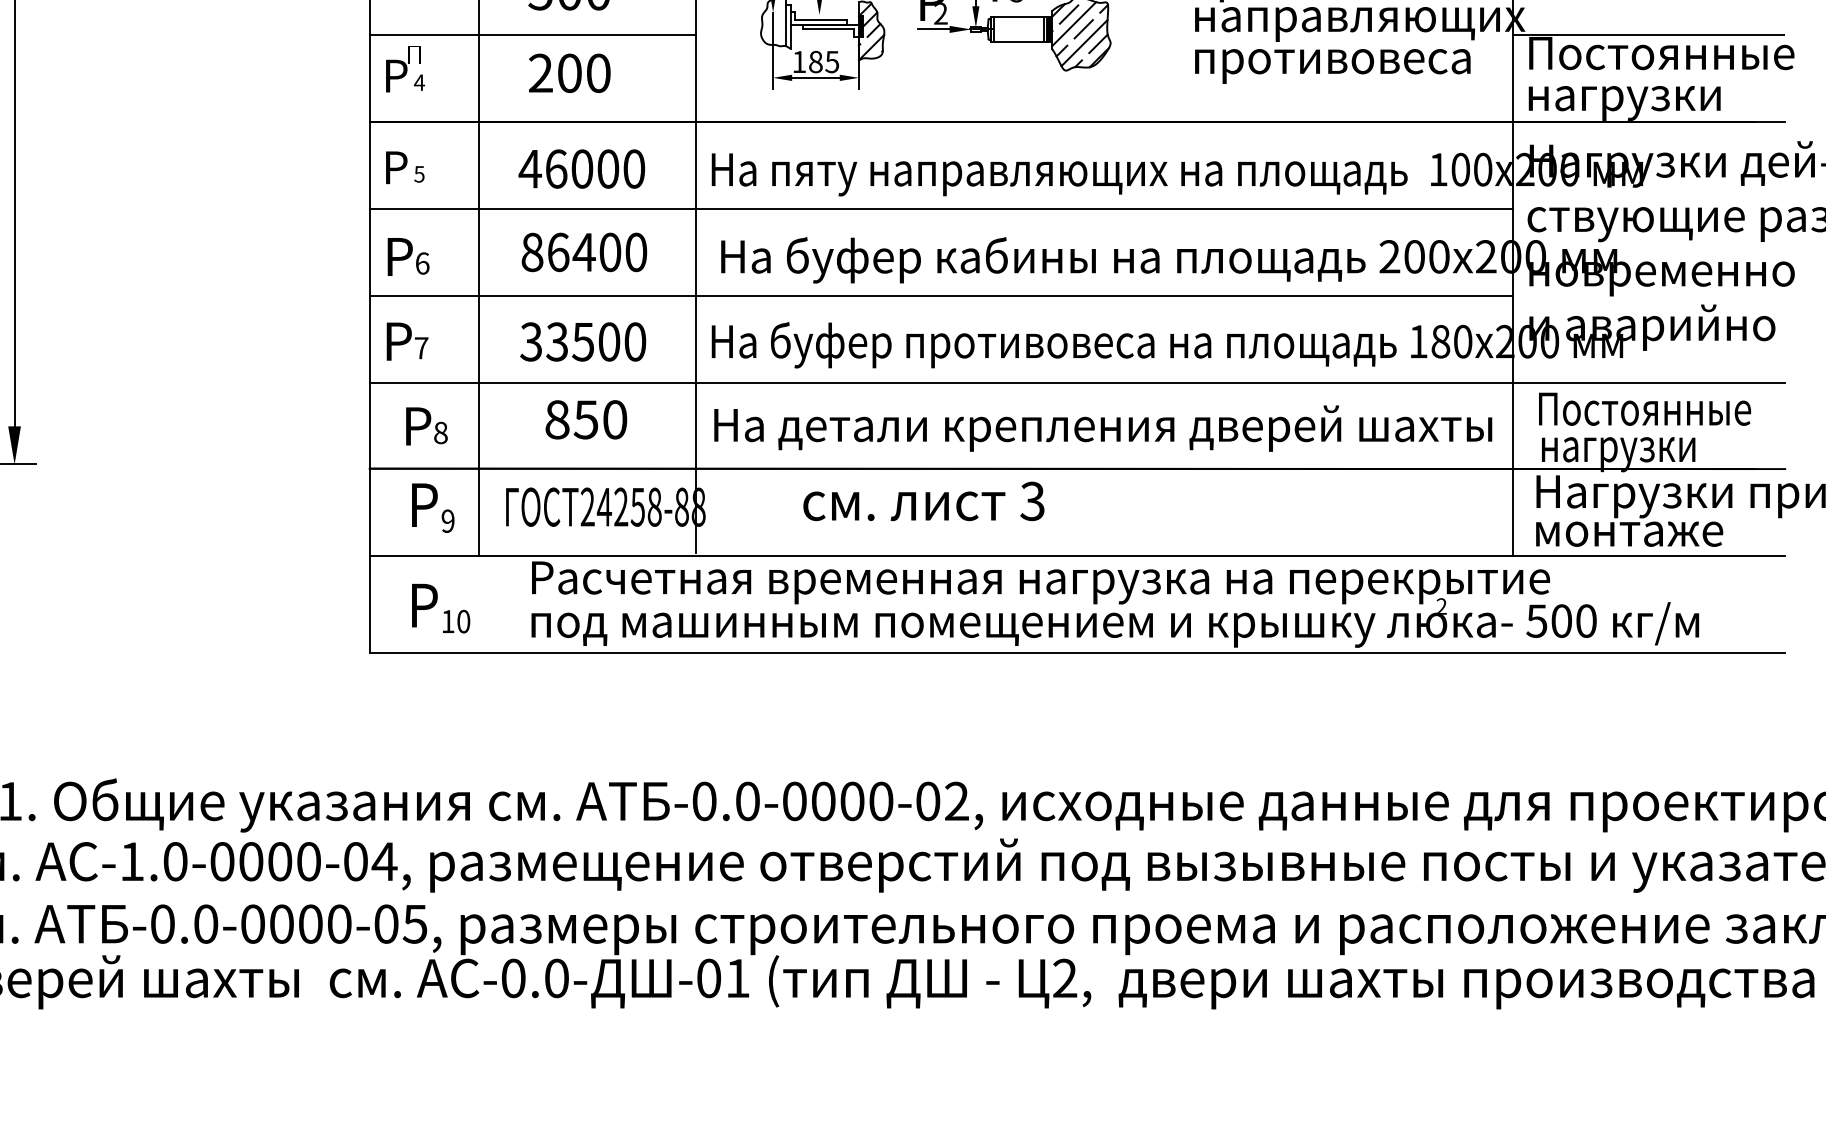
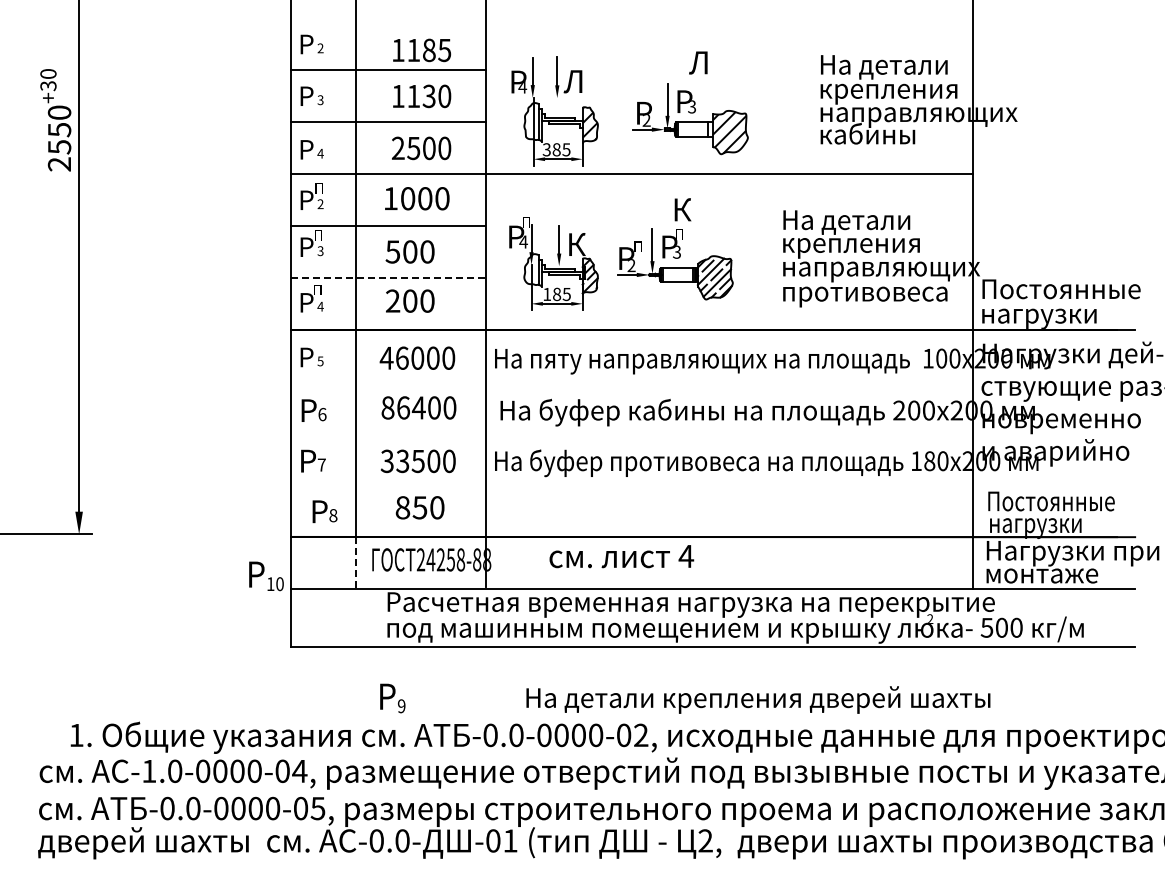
line: (533, 35) -> (388, 278), solid -> dashed
line: (1648, 35) -> (1053, 278), removed
line: (940, 208) -> (631, 381), removed
line: (940, 295) -> (631, 433), removed
line: (1076, 382) -> (712, 485), removed
text: (1103, 427) -> (758, 699), moved
text: (1032, 501) -> (686, 556), 3 -> 4
text: (432, 508) -> (392, 698), moved
line: (477, 511) -> (355, 562), solid -> dashed
text: (441, 608) -> (266, 576), moved

